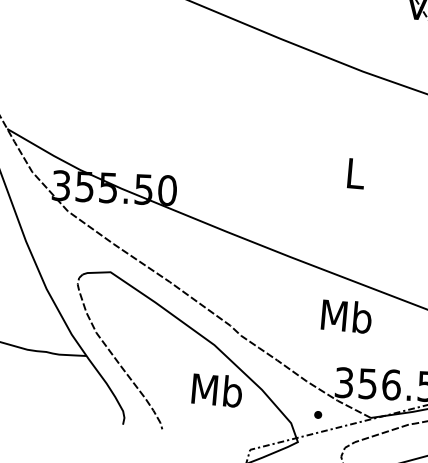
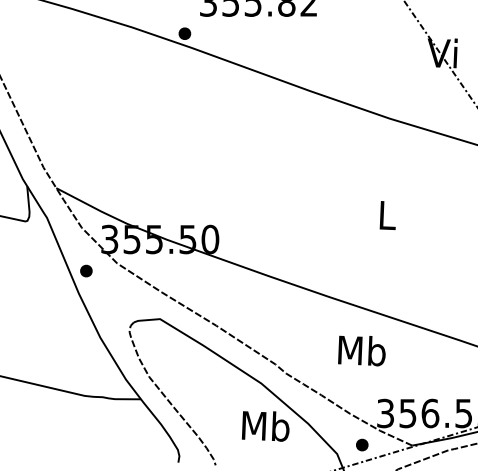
part: (35, 217) -> (86, 270), added
text: (346, 316) -> (361, 350), moved
part: (318, 414) -> (362, 444), size x1.67

